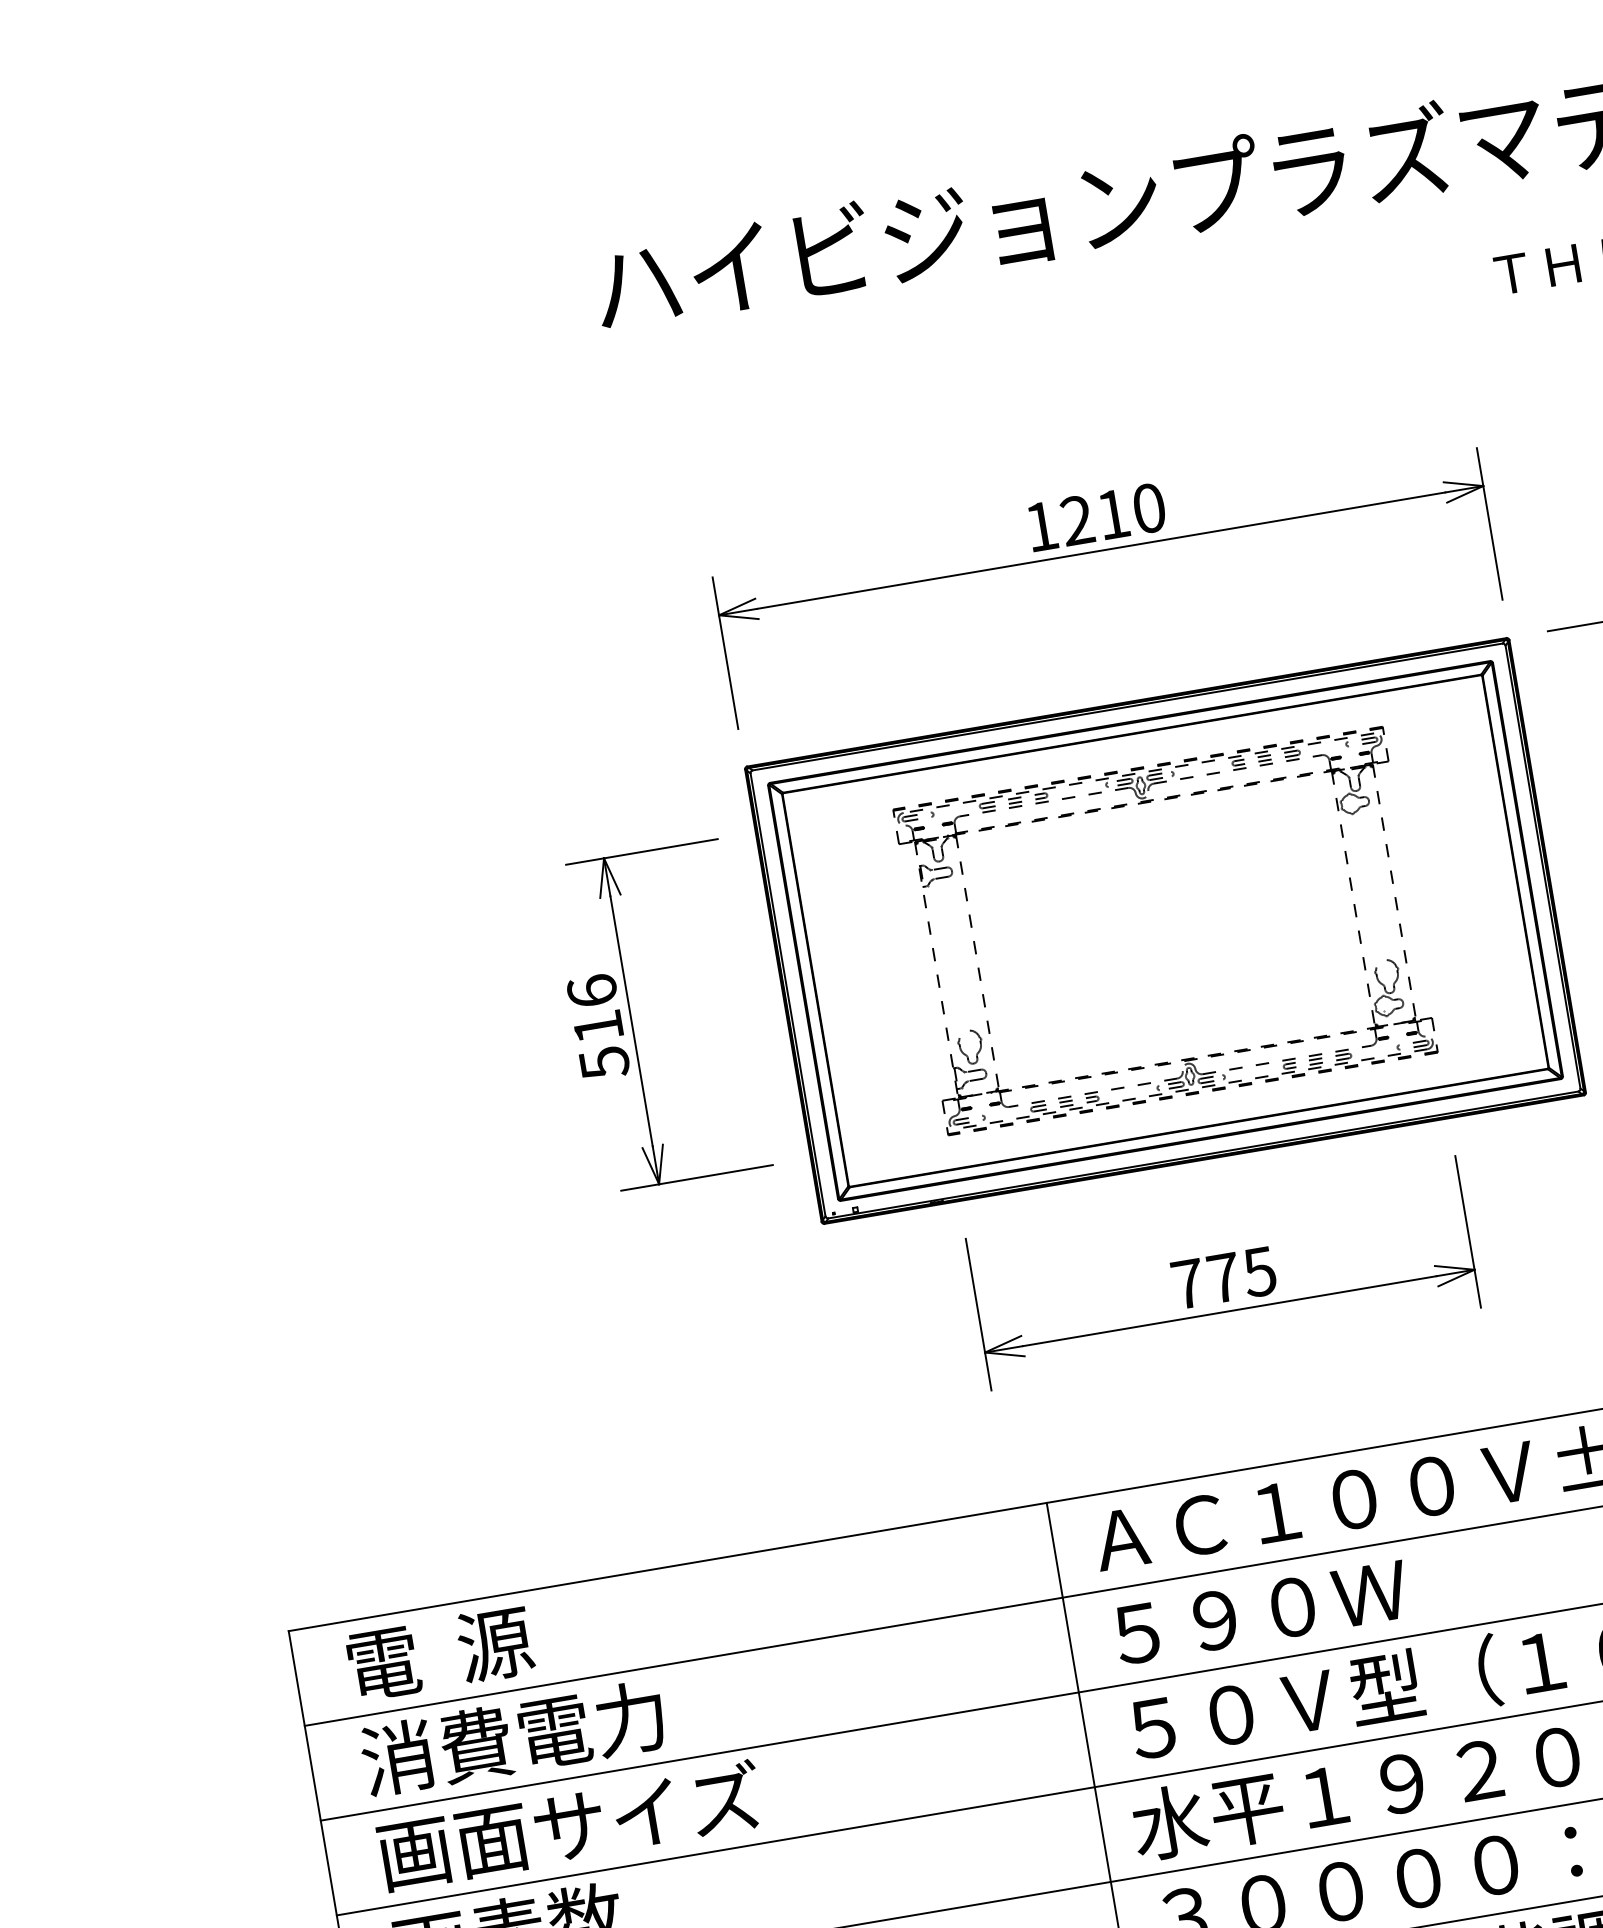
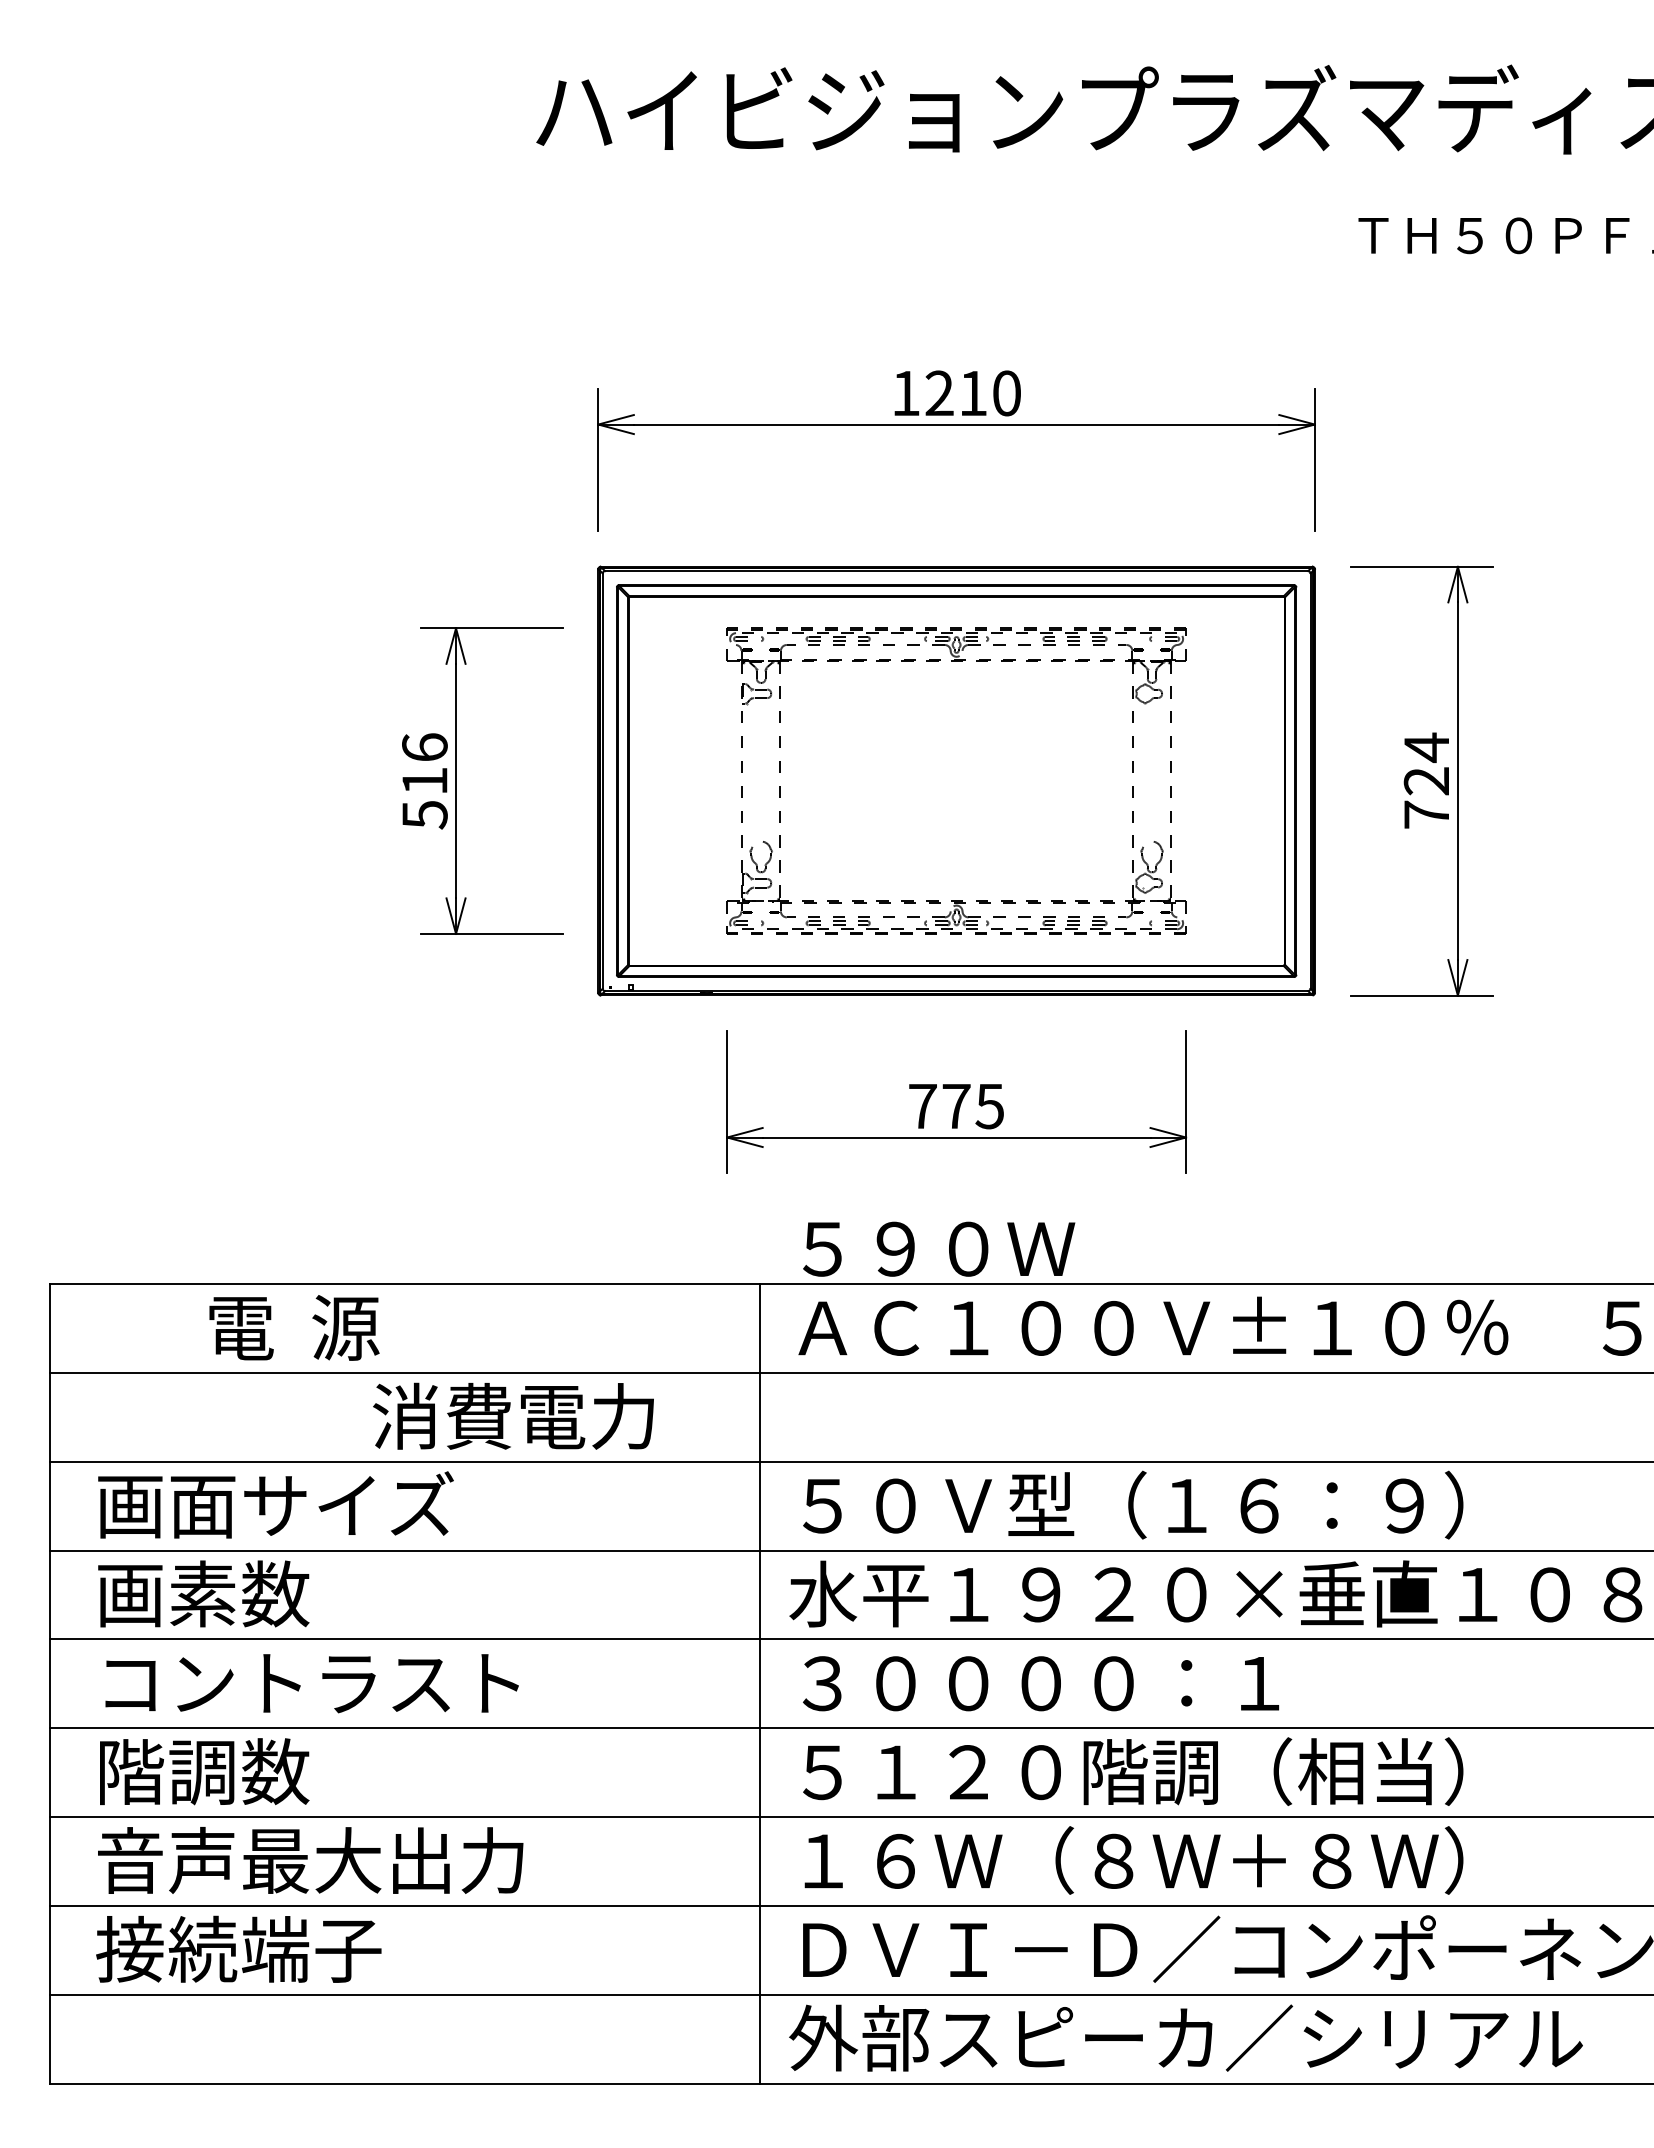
text: (1261, 1611) -> (939, 1248), moved
text: (440, 1653) -> (294, 1327), moved
text: (512, 1737) -> (513, 1415), moved

